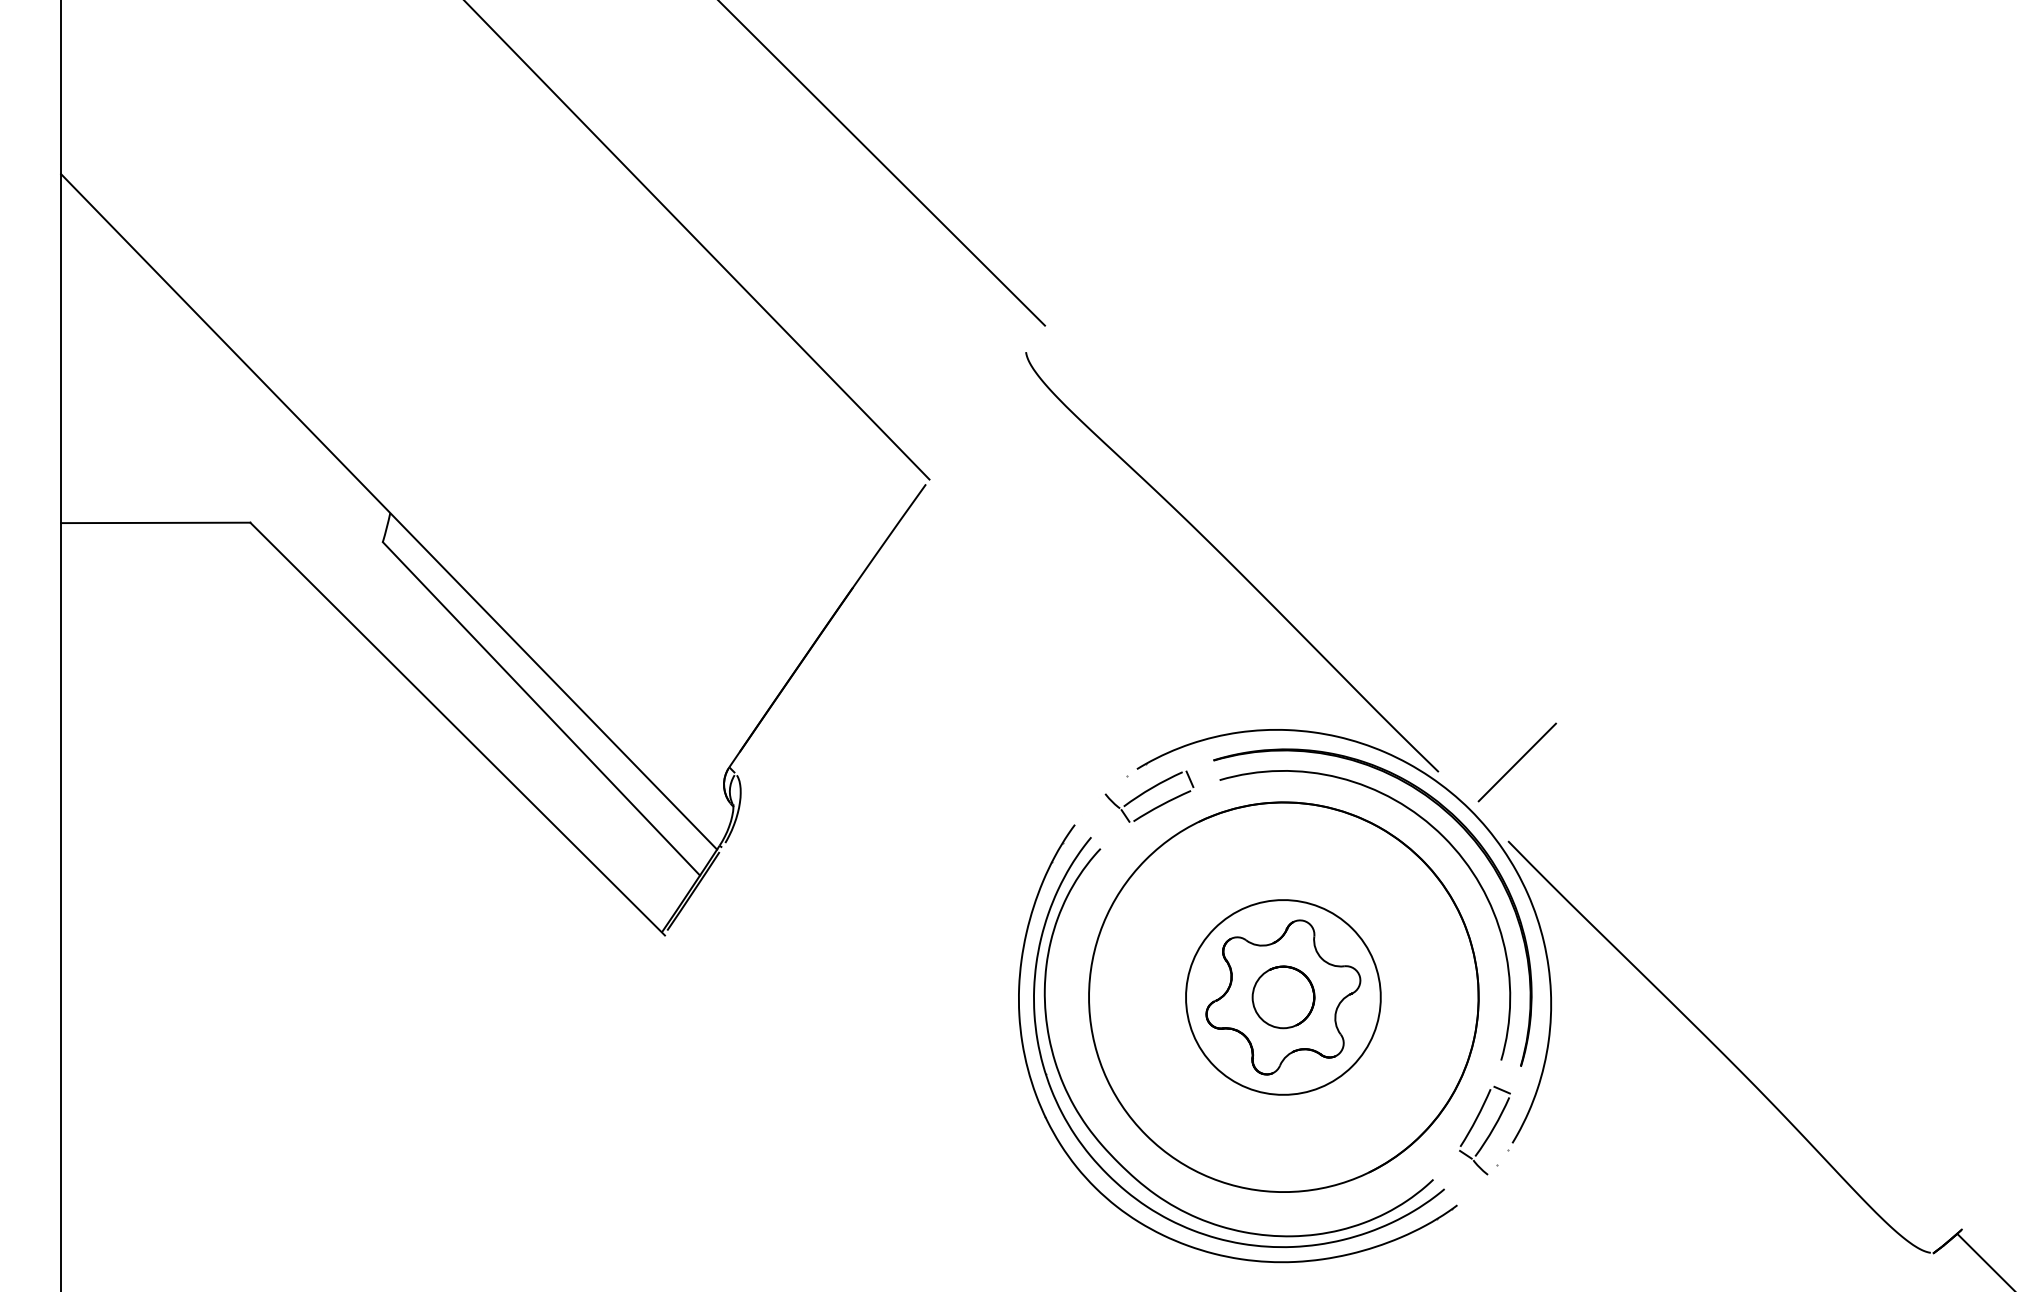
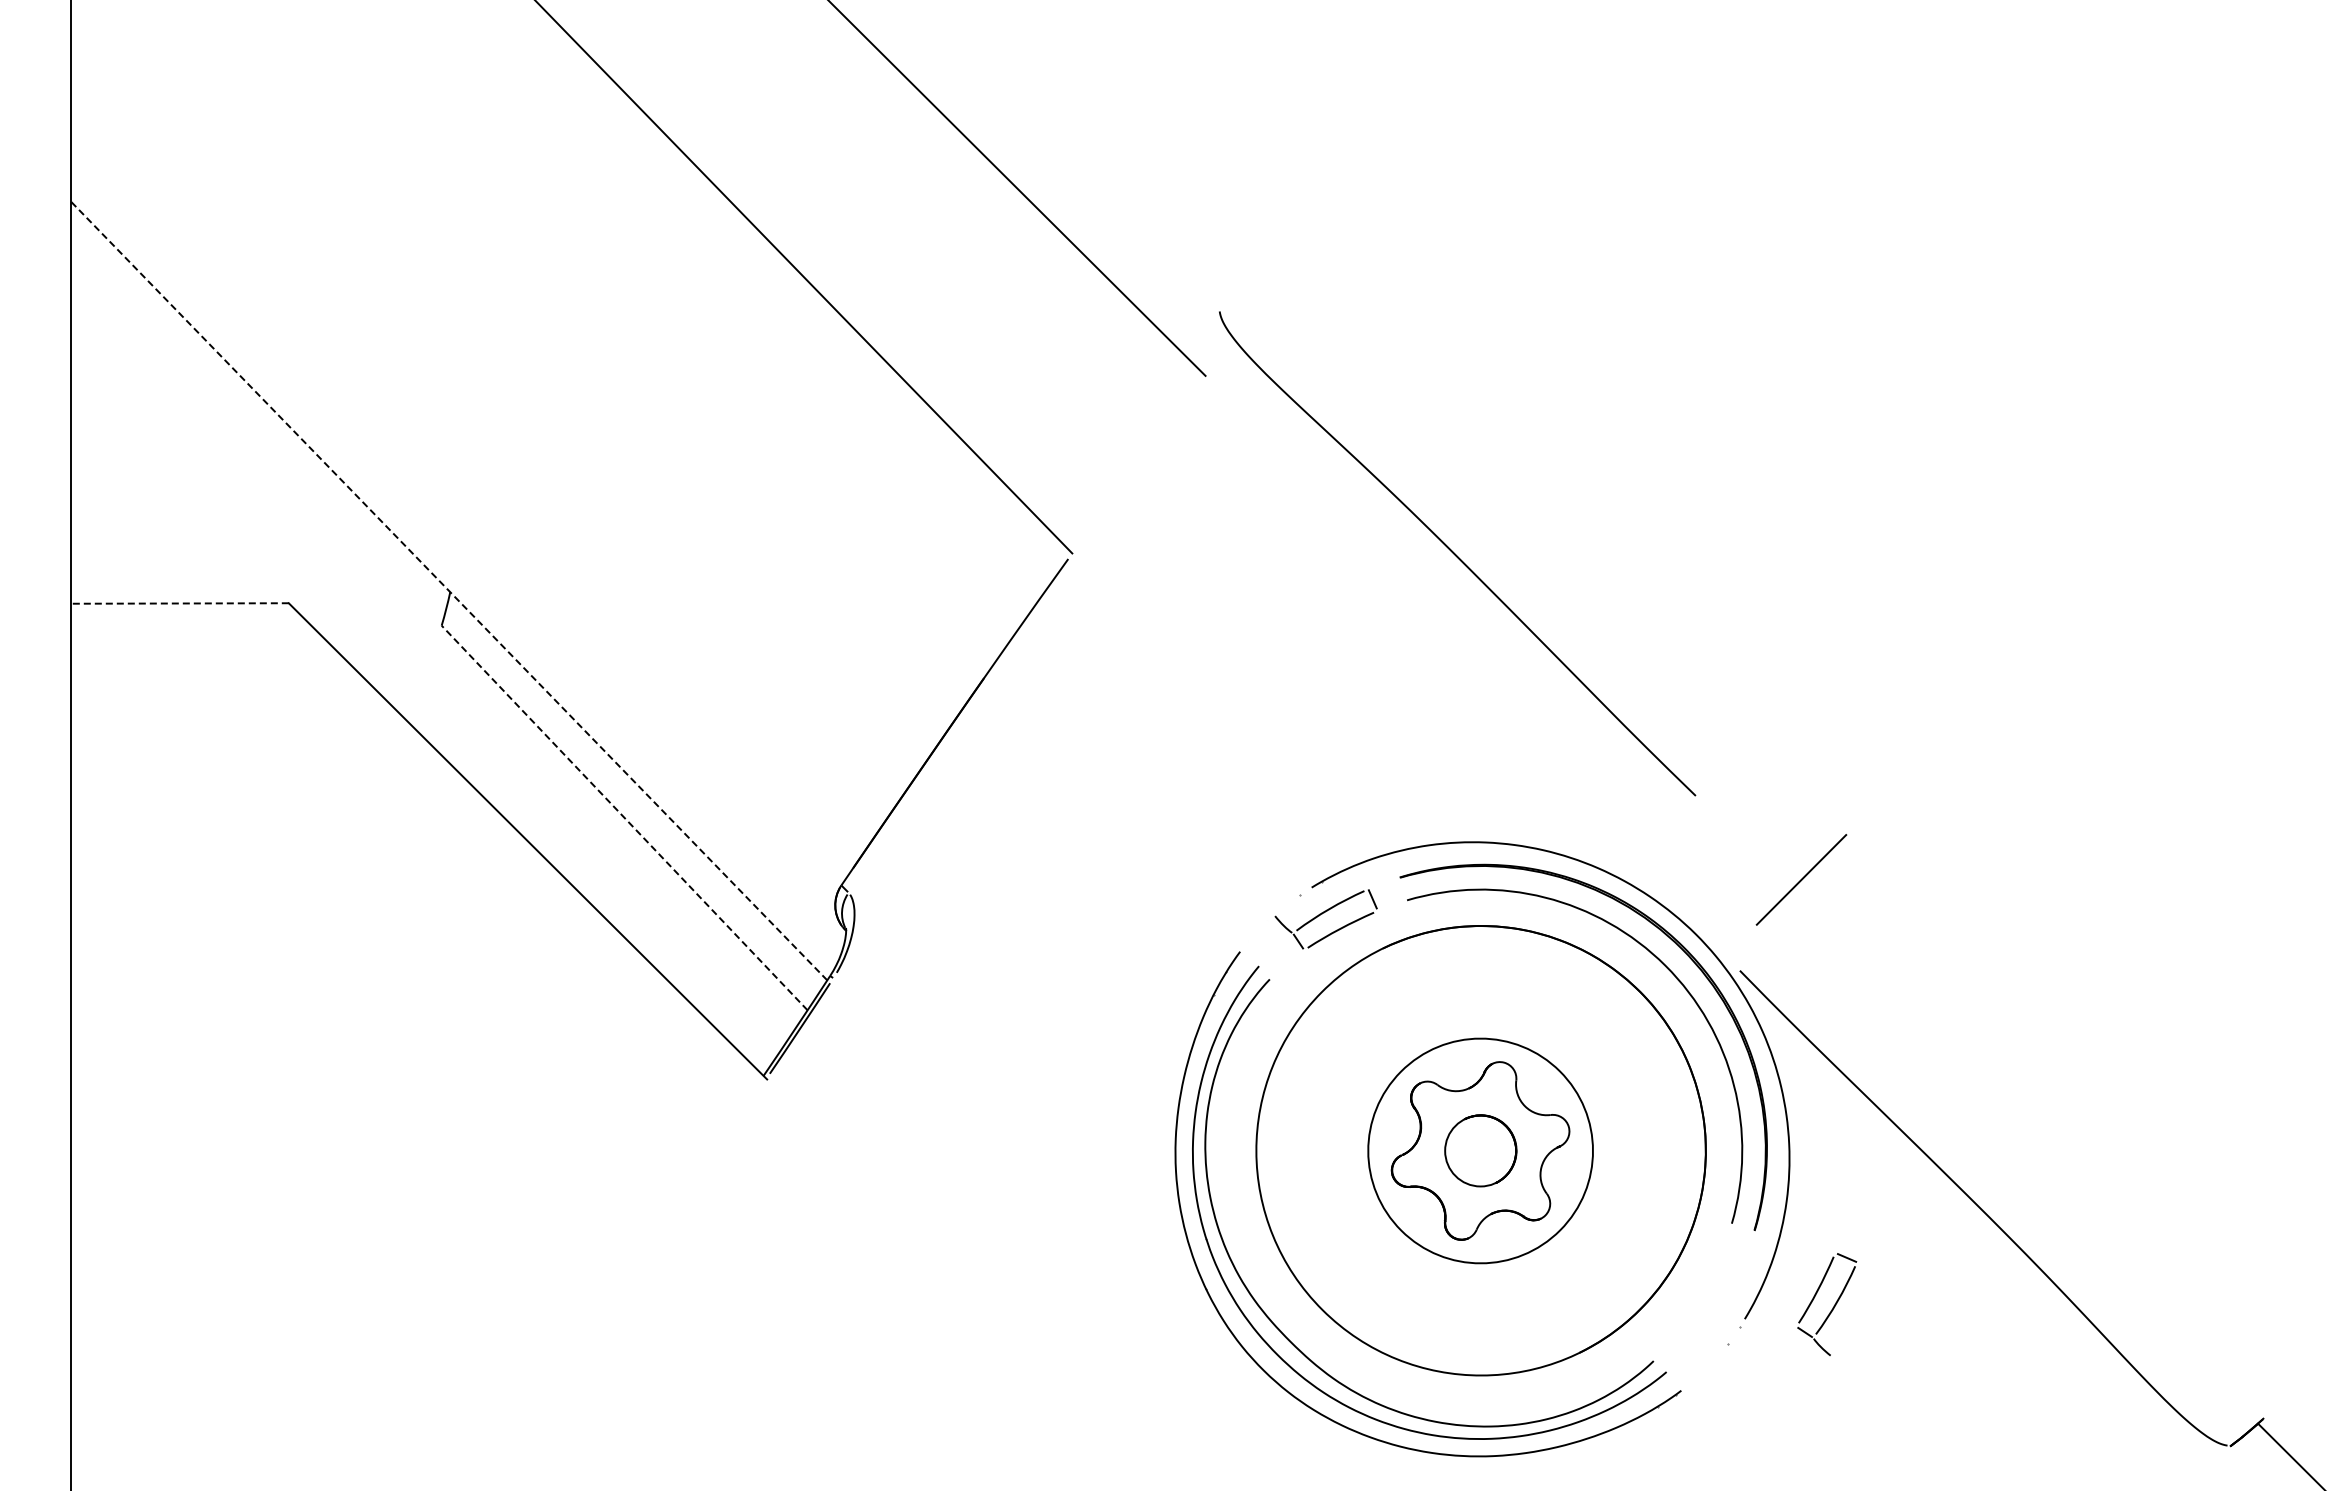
line: (388, 511) -> (448, 590), solid -> dashed
line: (155, 522) -> (179, 603), solid -> dashed
curve: (1231, 562) -> (1456, 554), moved
line: (541, 708) -> (624, 817), solid -> dashed
line: (1517, 762) -> (1801, 879), moved
part: (1485, 1130) -> (1827, 1304), moved

